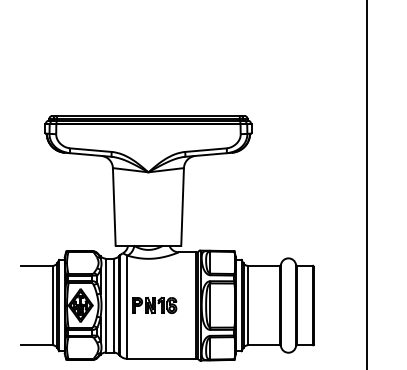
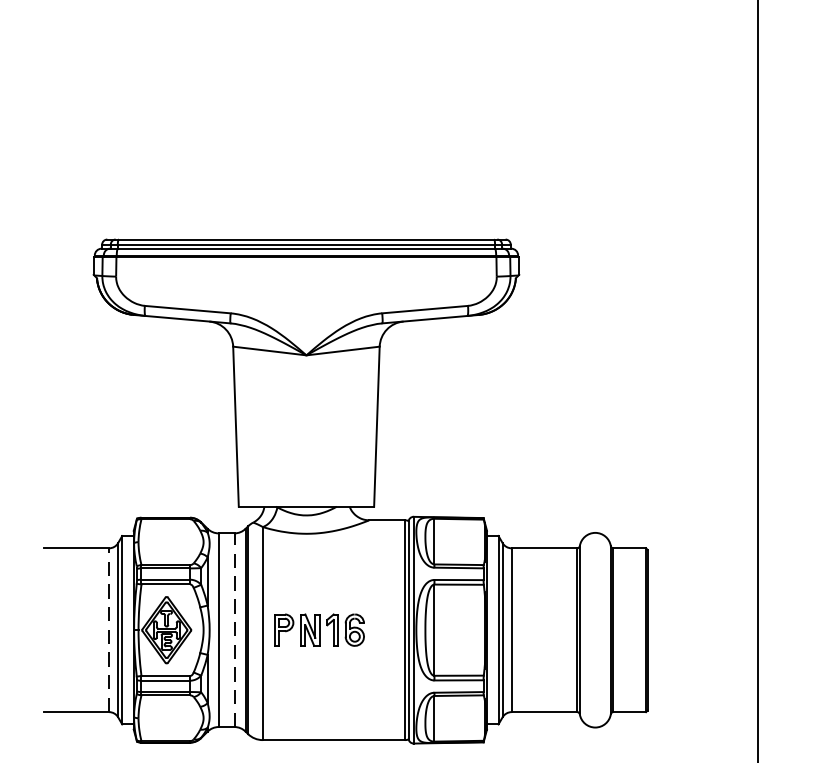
line: (52, 305) -> (108, 630), solid -> dashed
line: (113, 305) -> (234, 630), solid -> dashed

